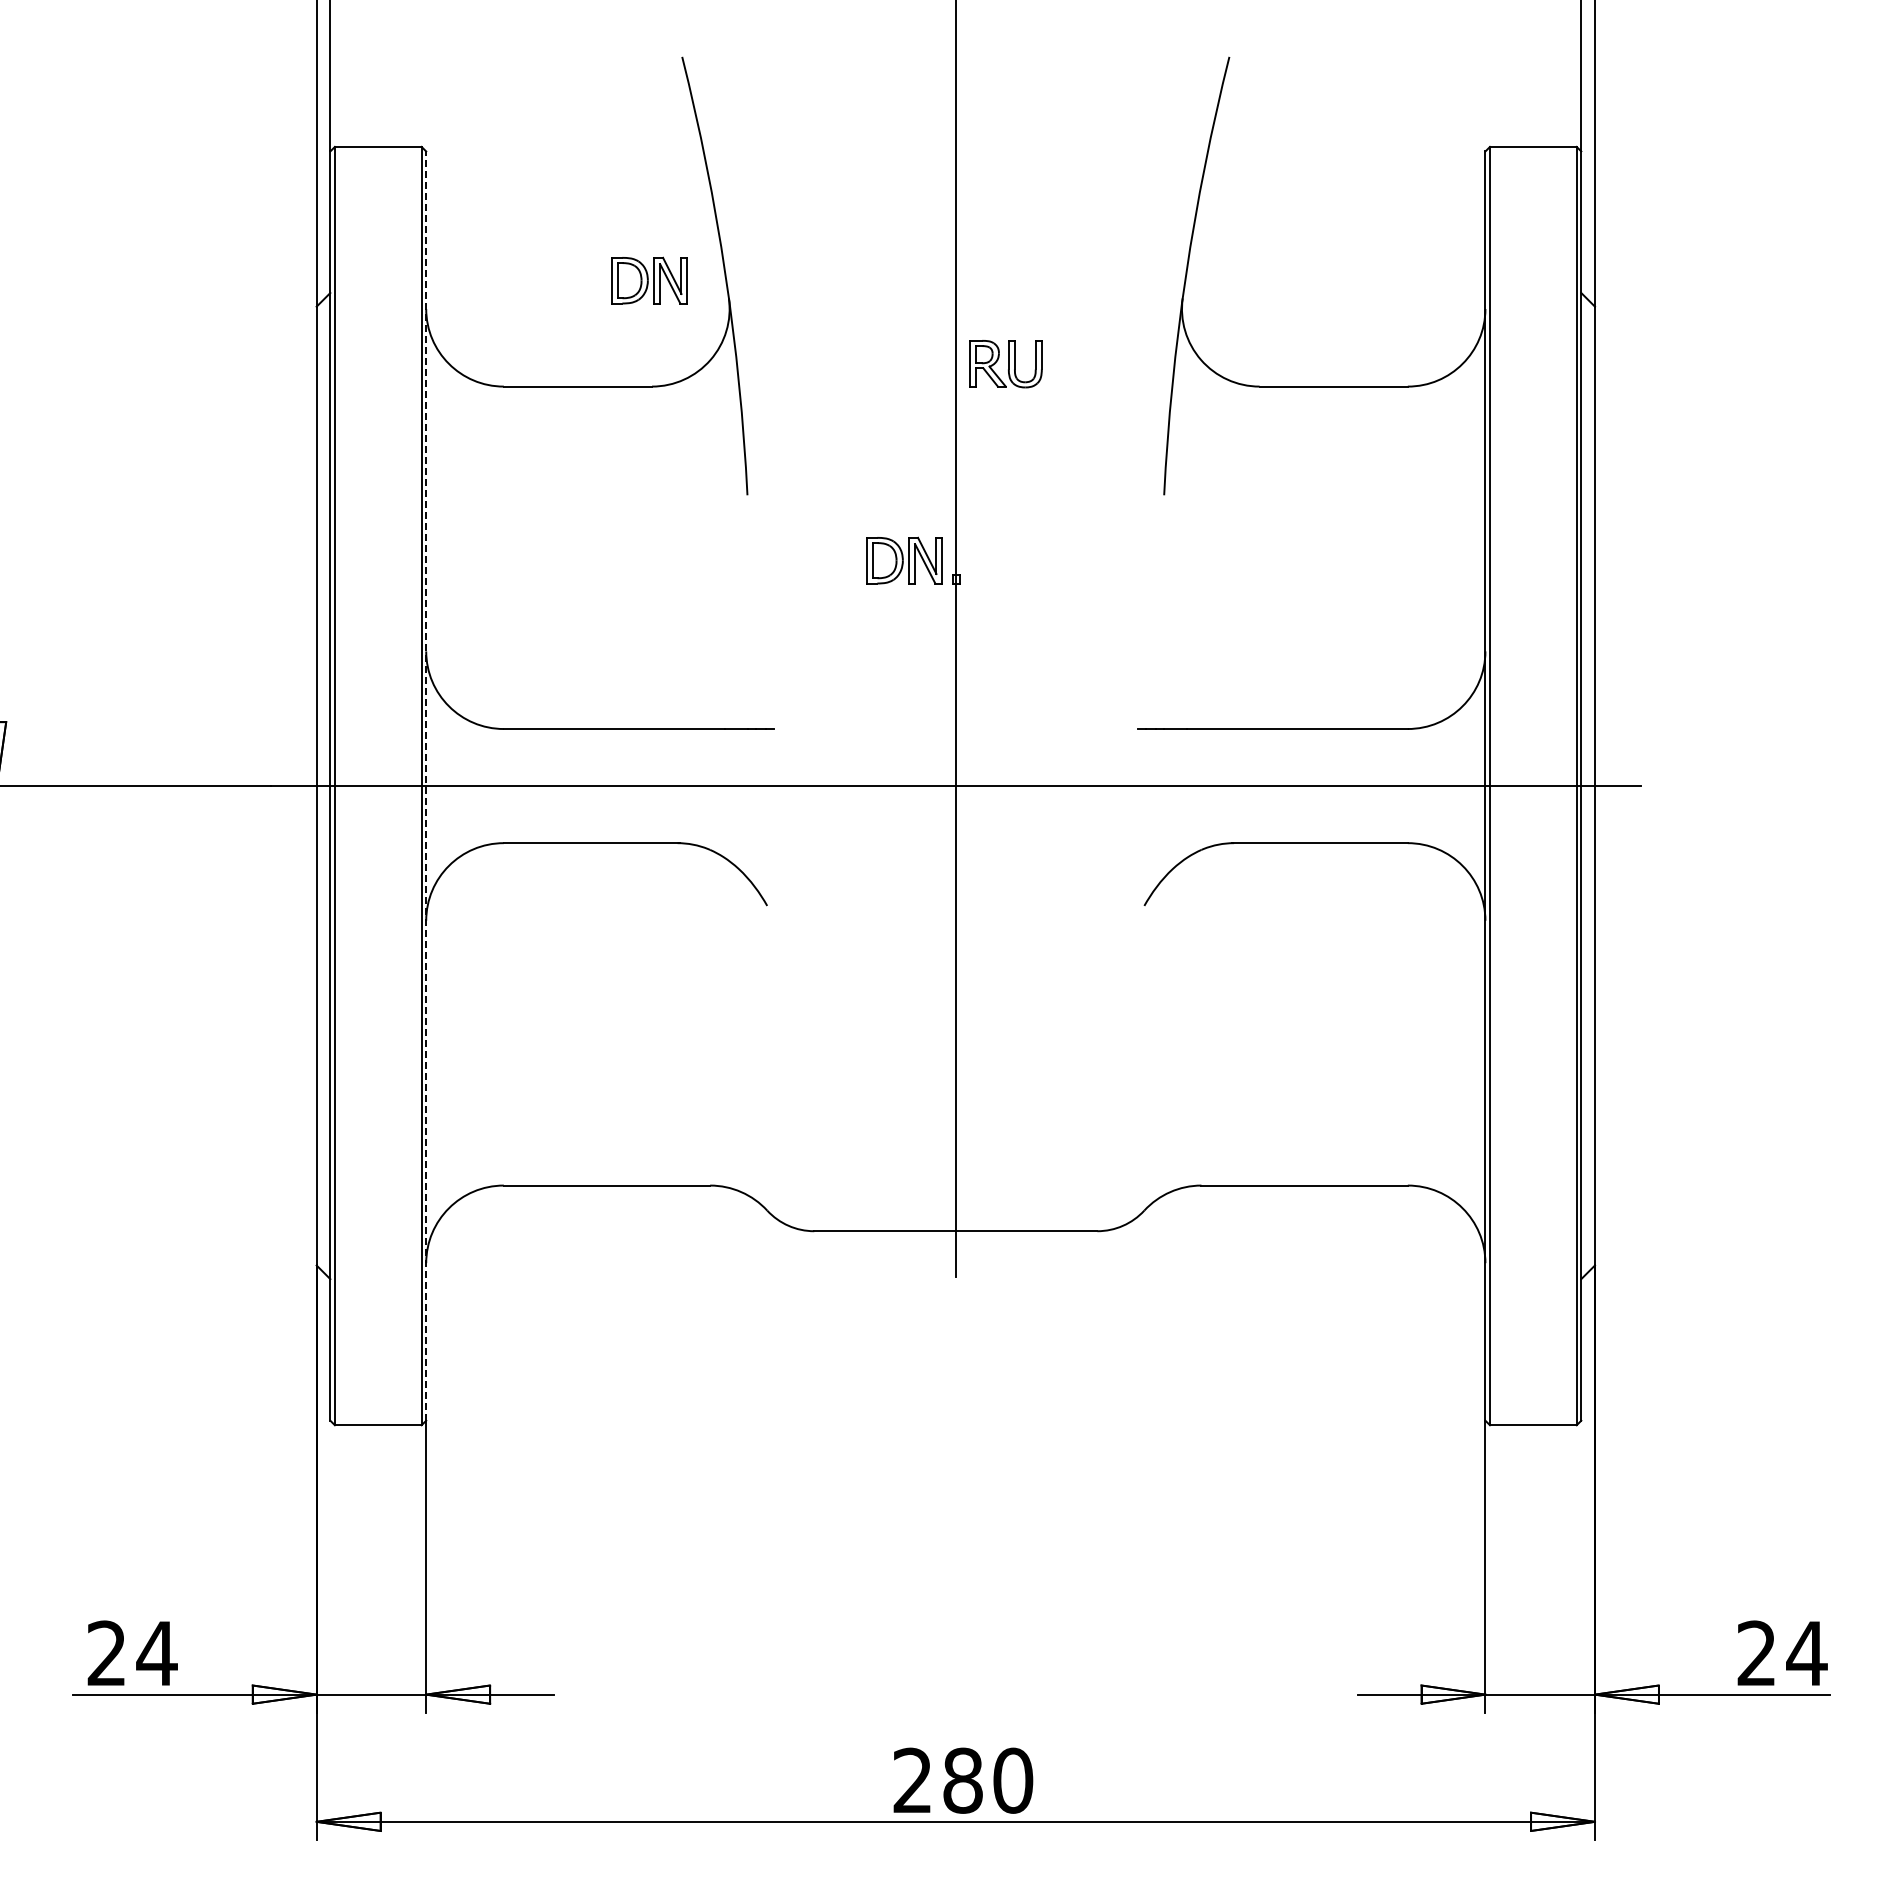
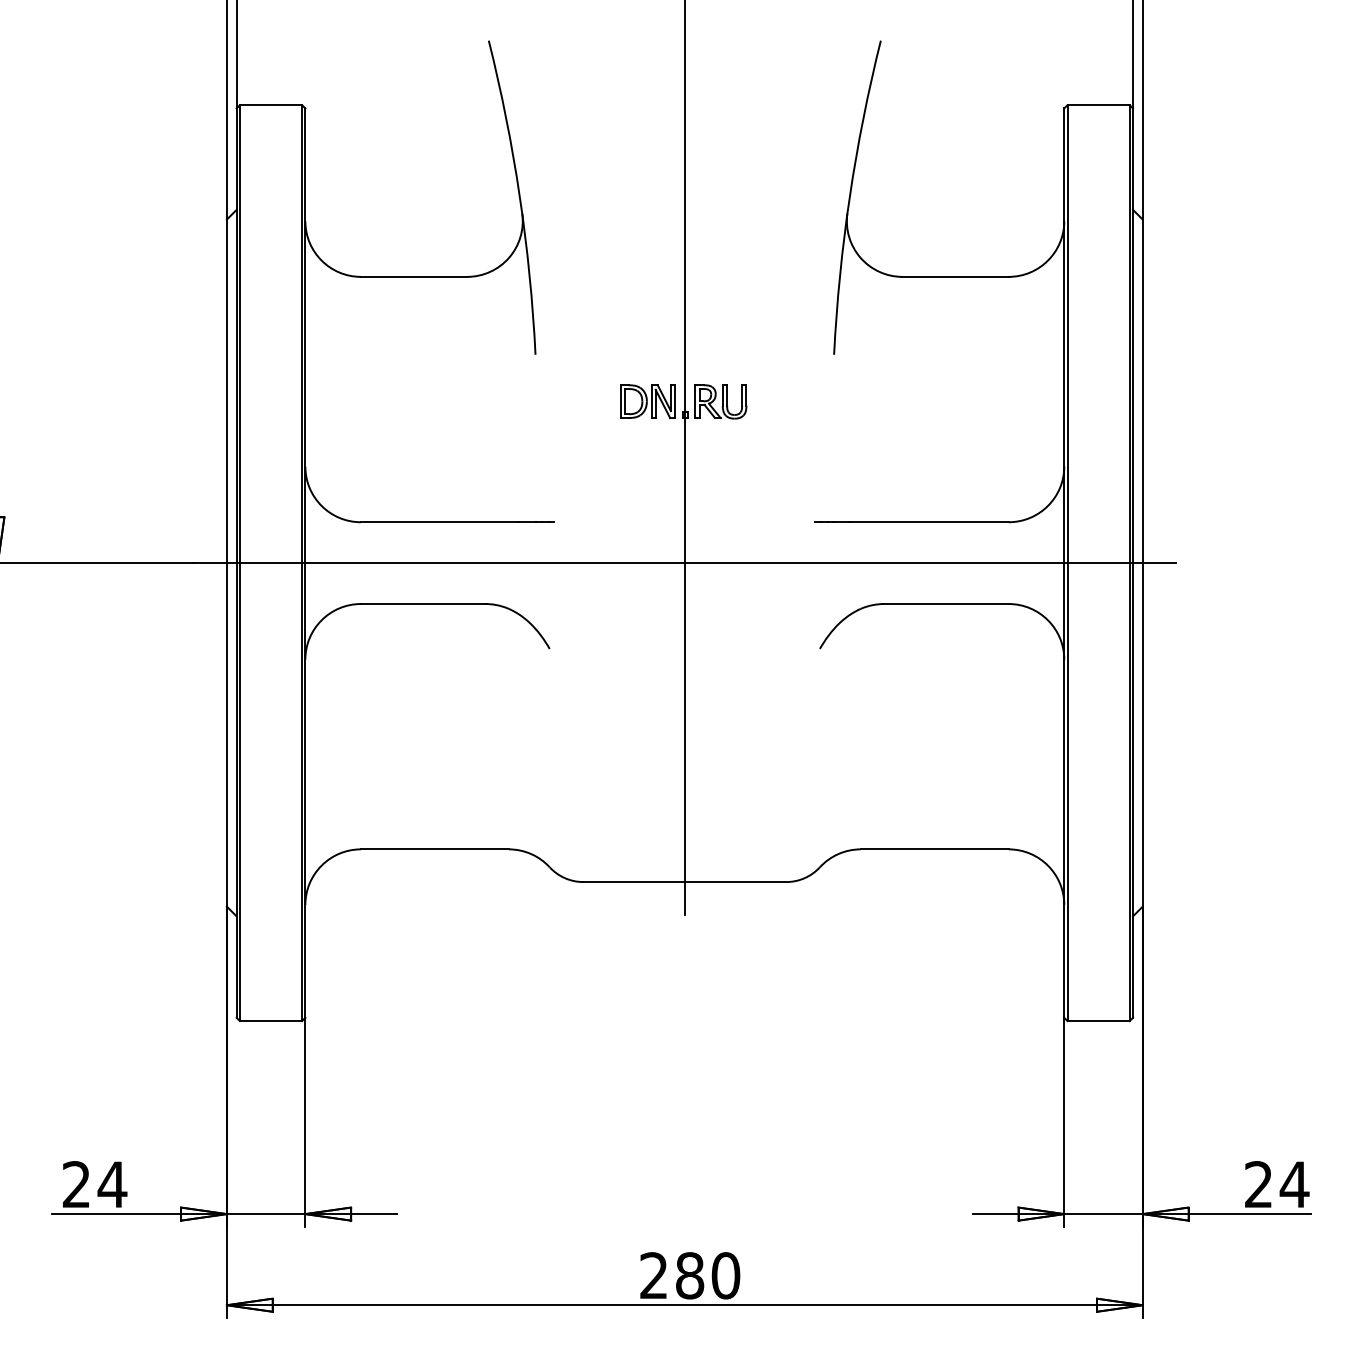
part: (649, 280) -> (465, 200), removed
part: (1005, 364) -> (720, 402), moved
line: (426, 786) -> (305, 563), dashed -> solid

